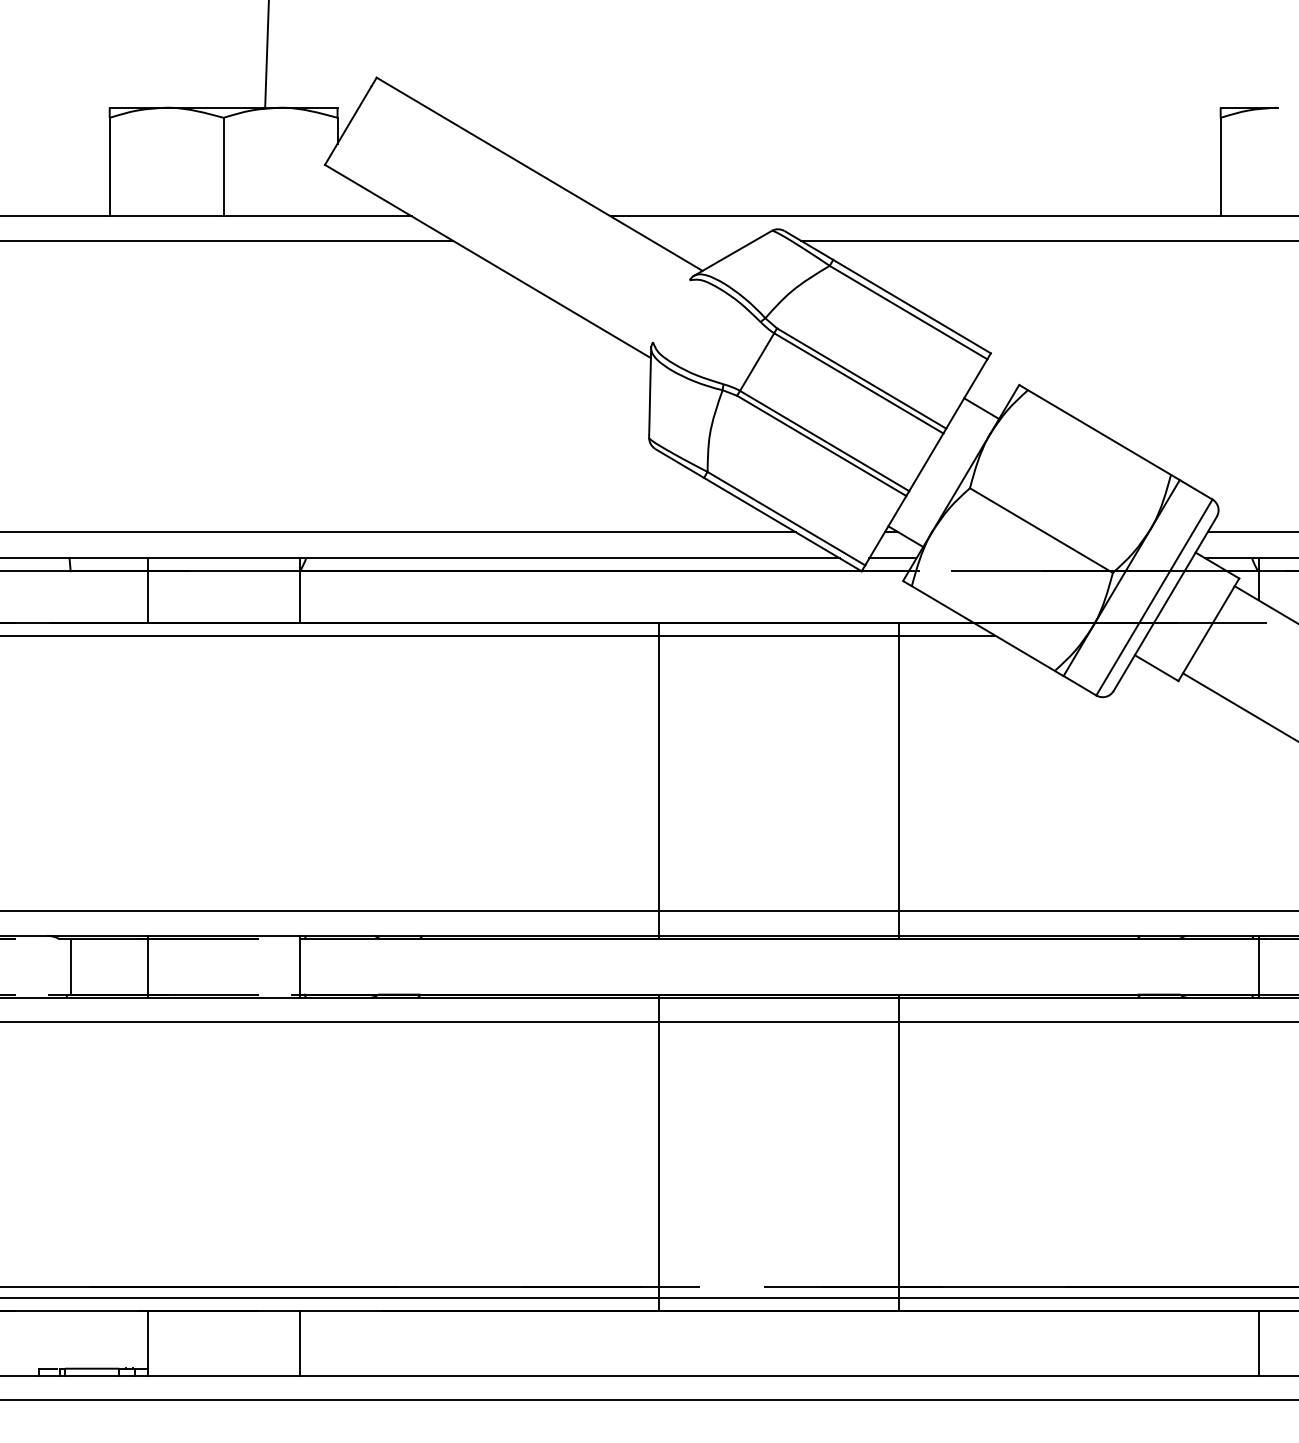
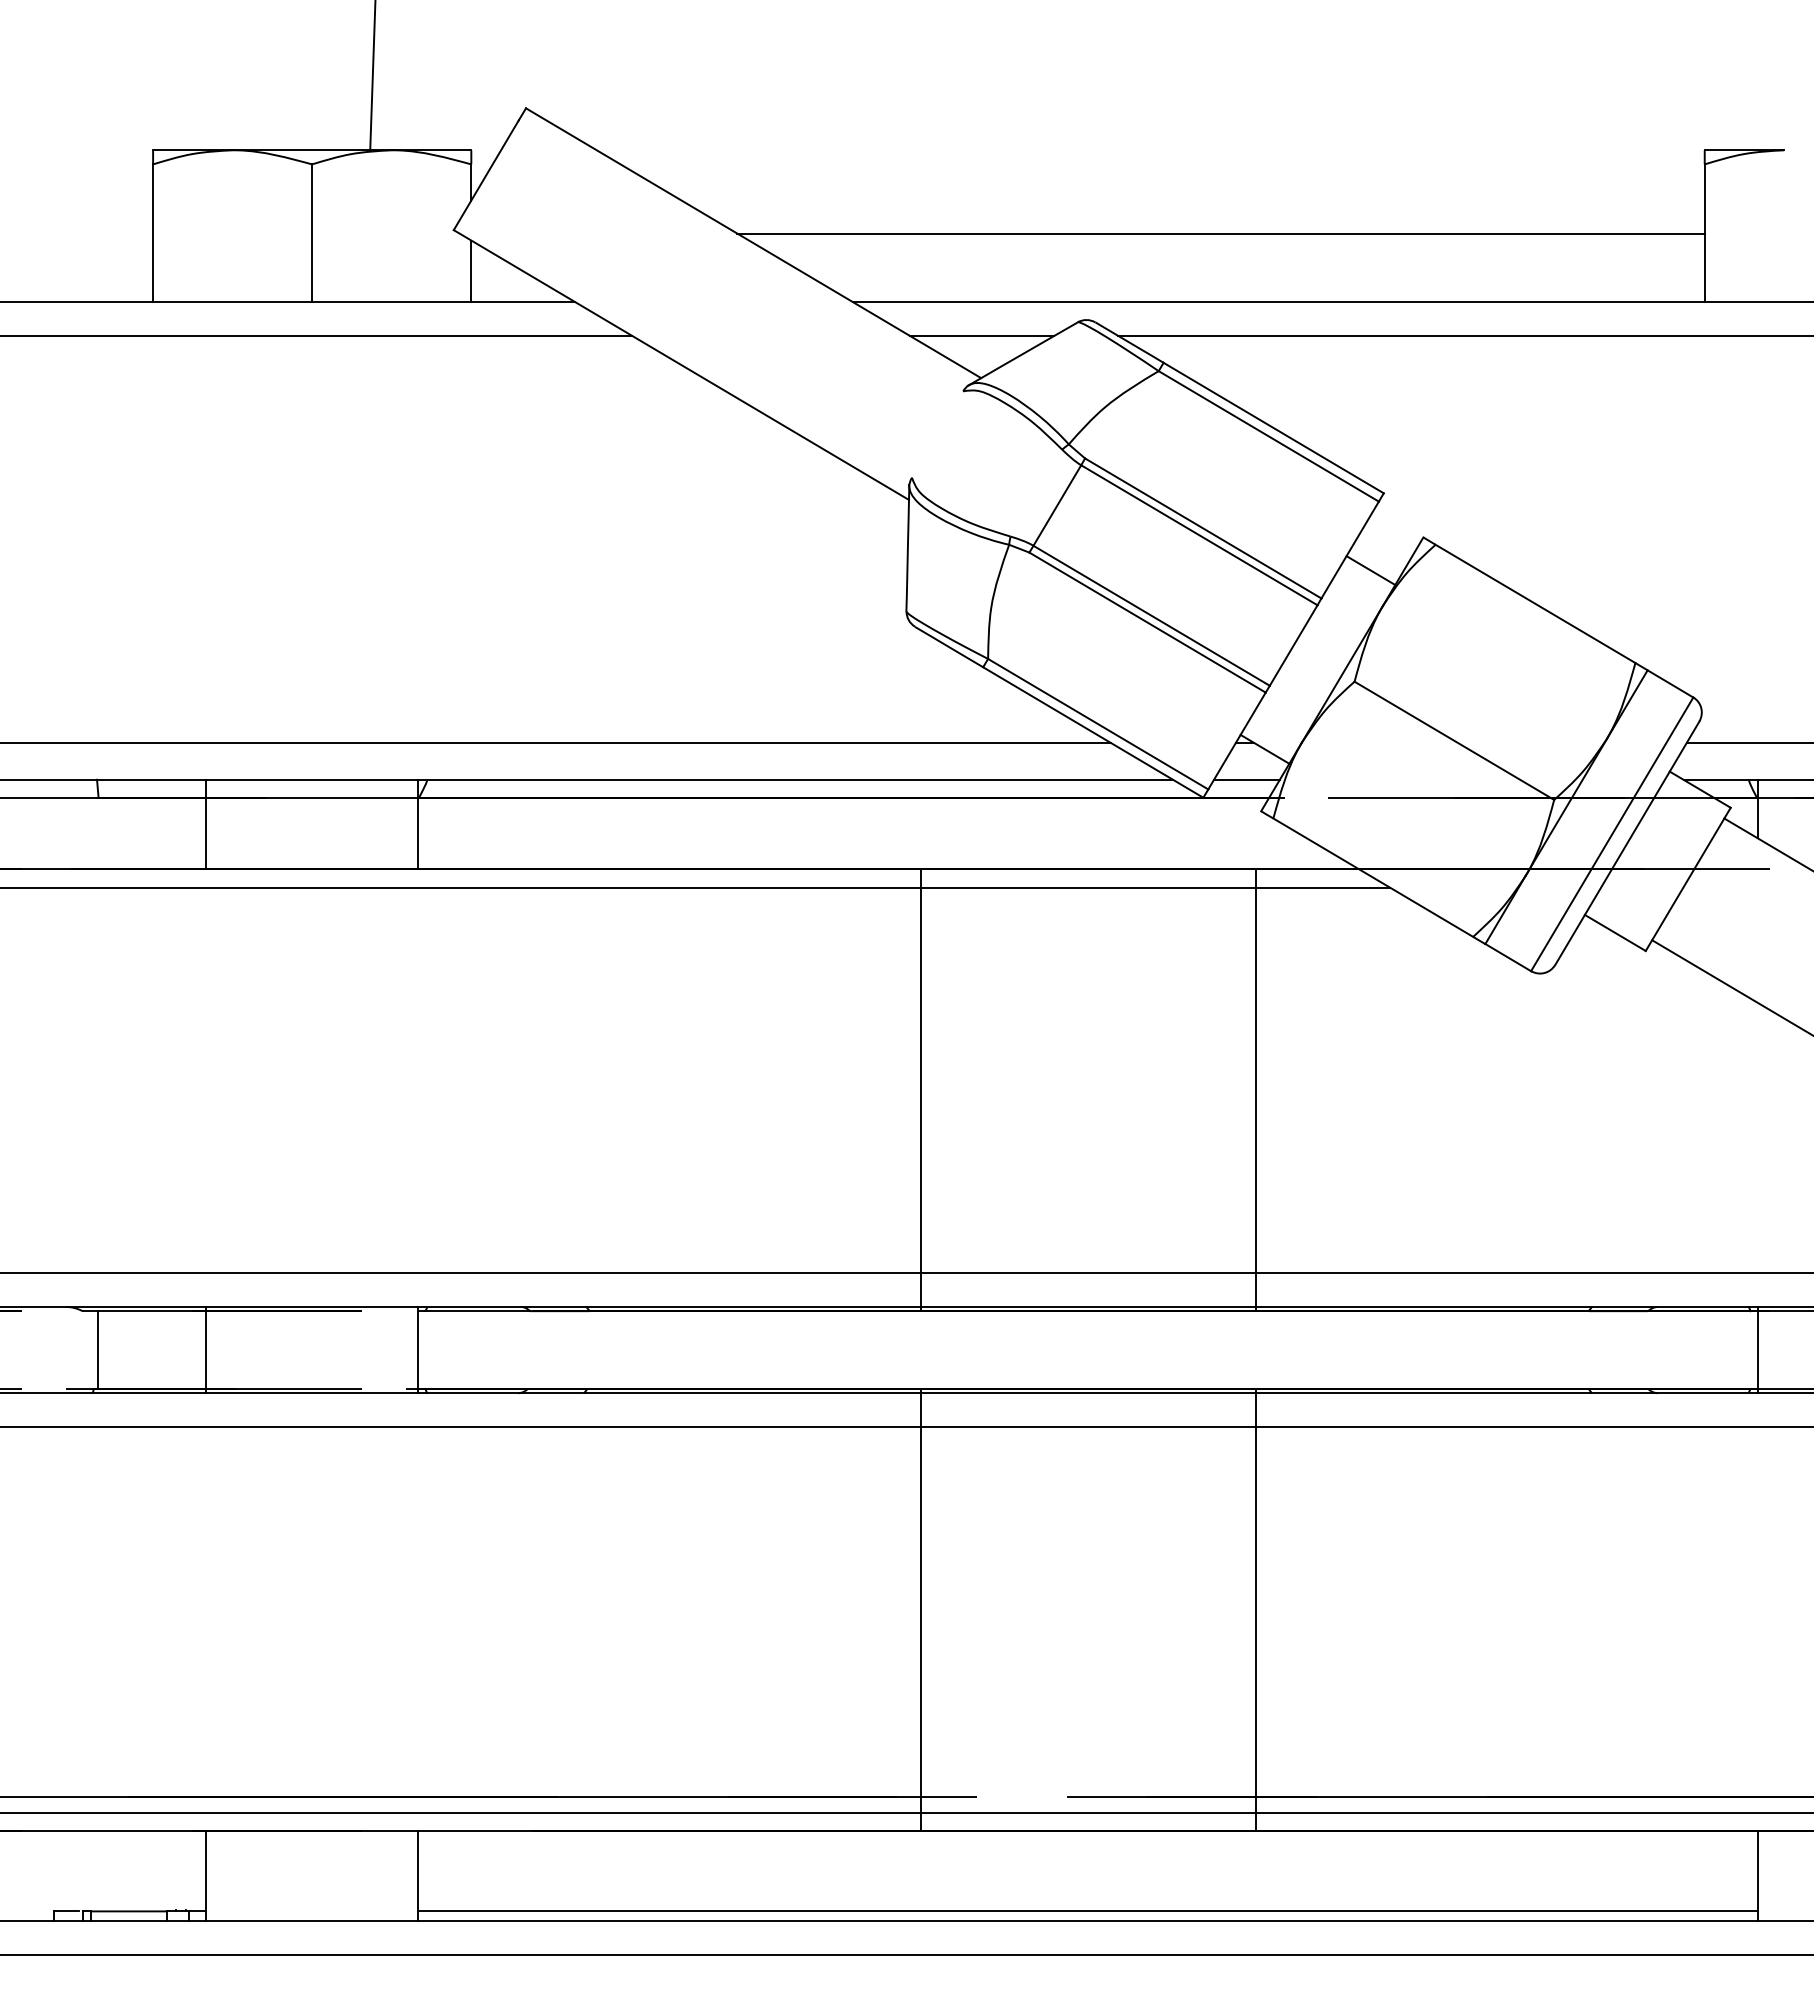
line: (873, 167) -> (1220, 233), added
line: (337, 194) -> (471, 271), added
line: (703, 240) -> (982, 335), added
line: (778, 1368) -> (1087, 1911), added

